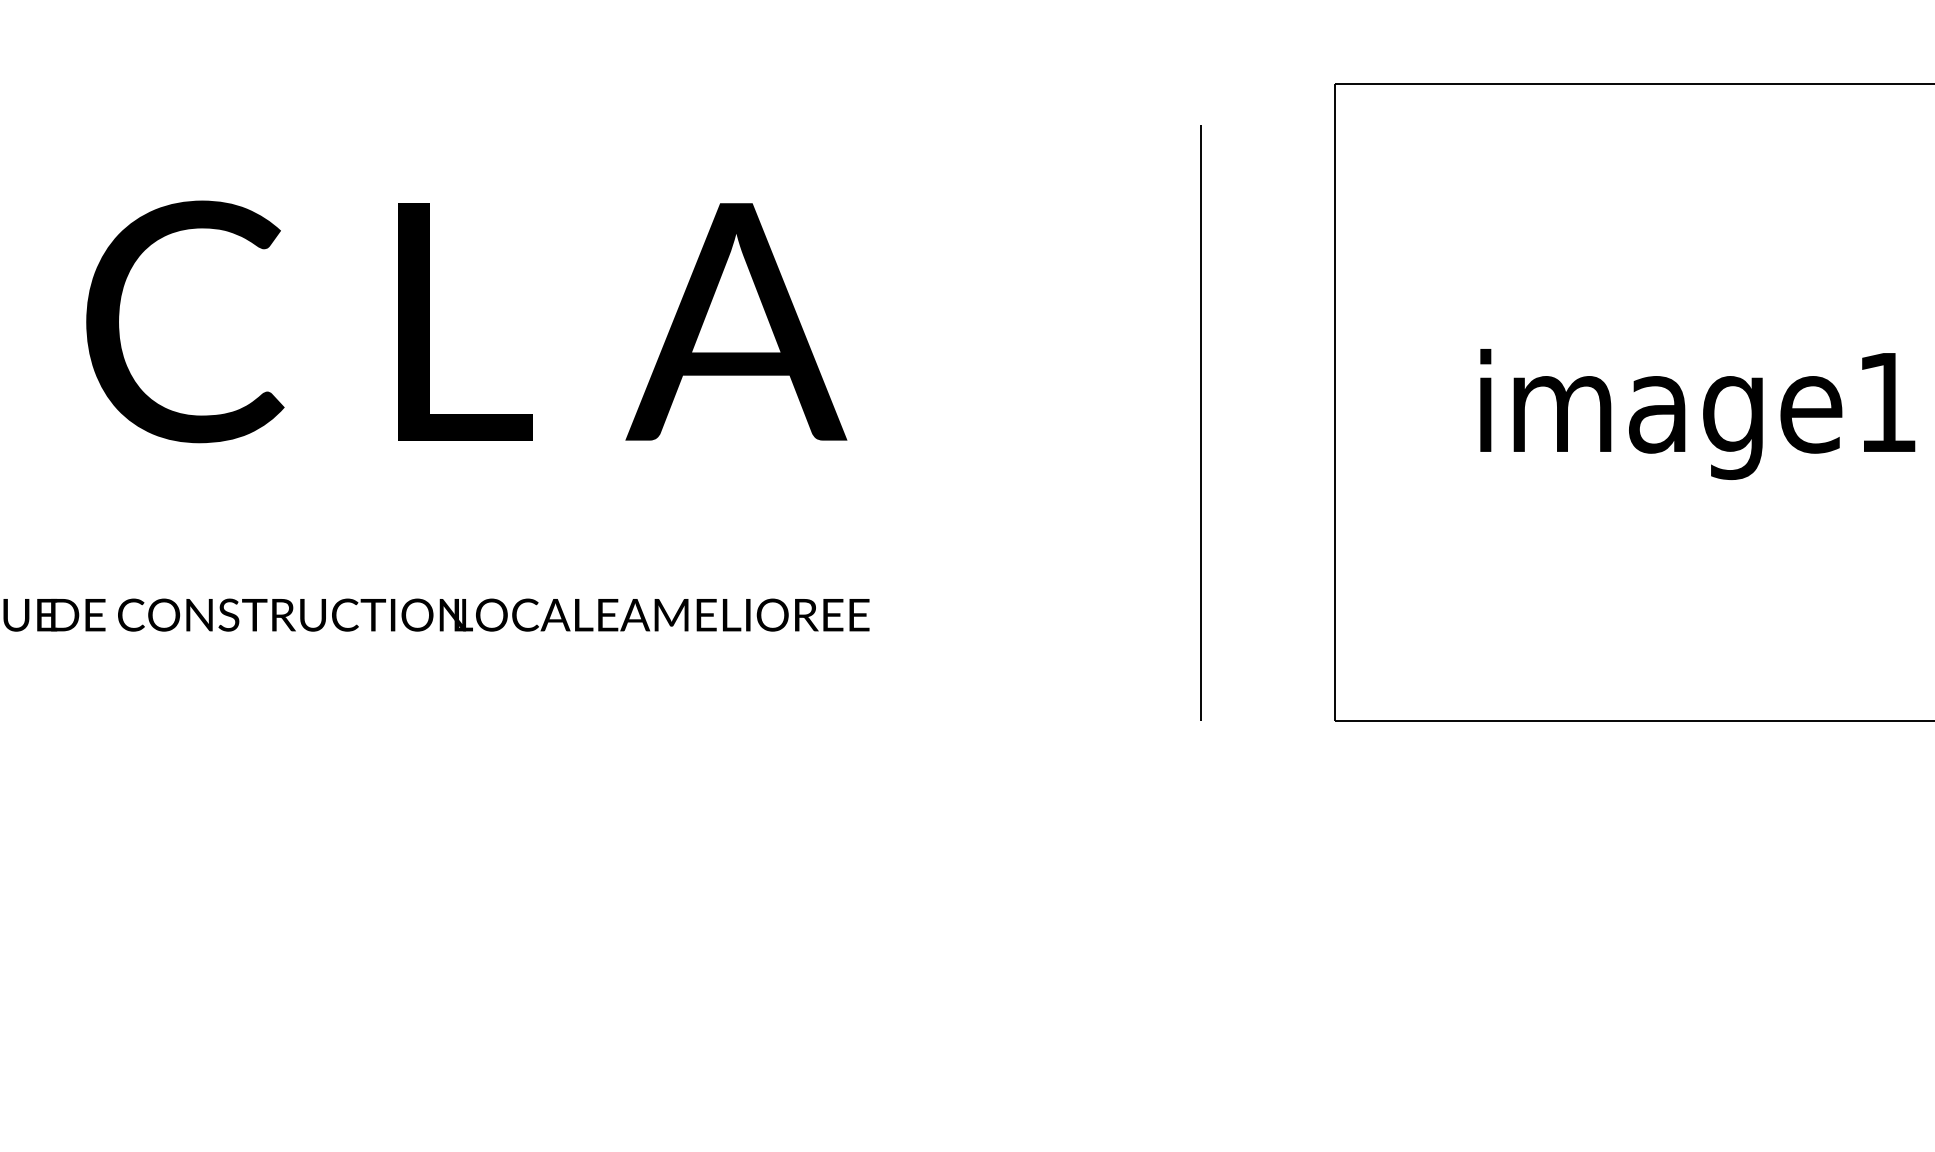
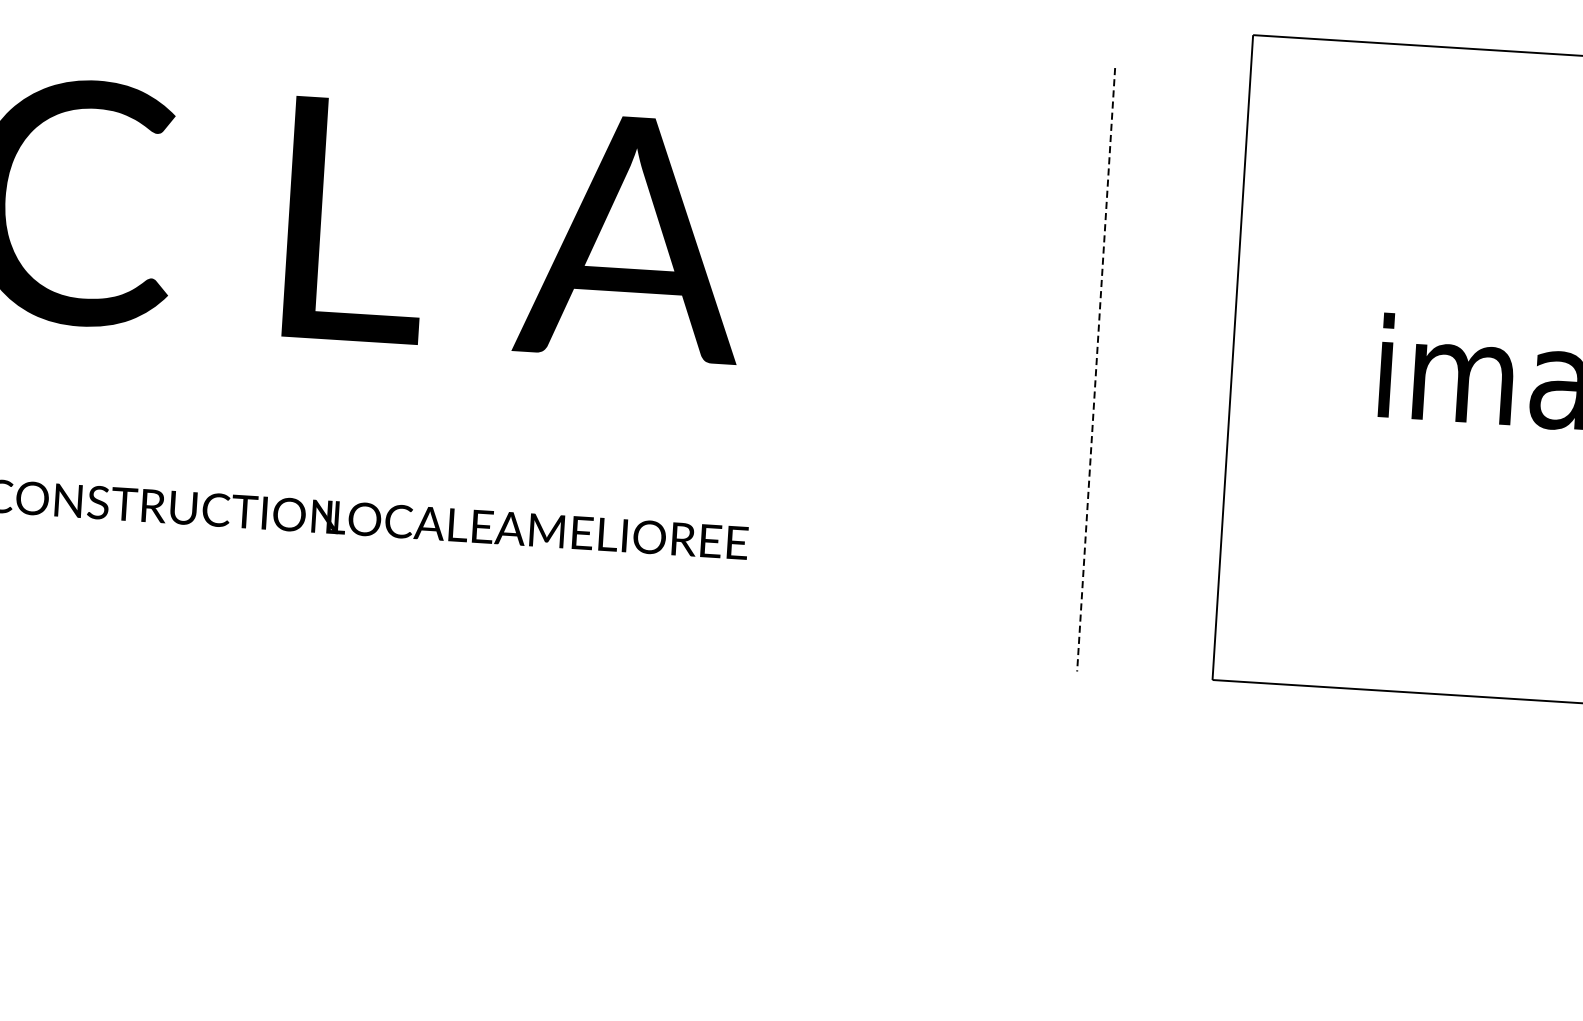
line: (1200, 422) -> (1095, 369), solid -> dashed

